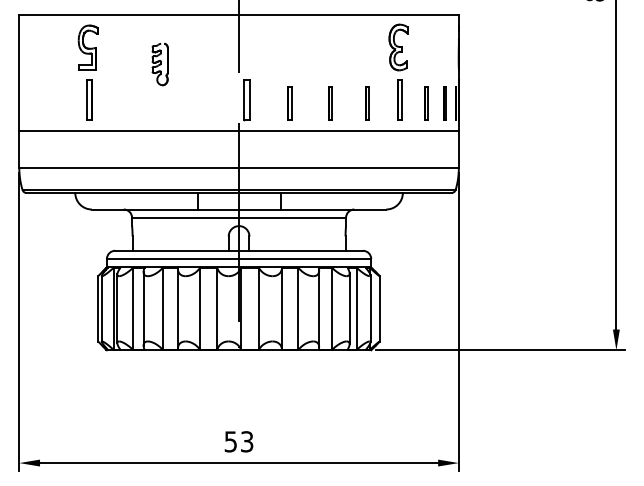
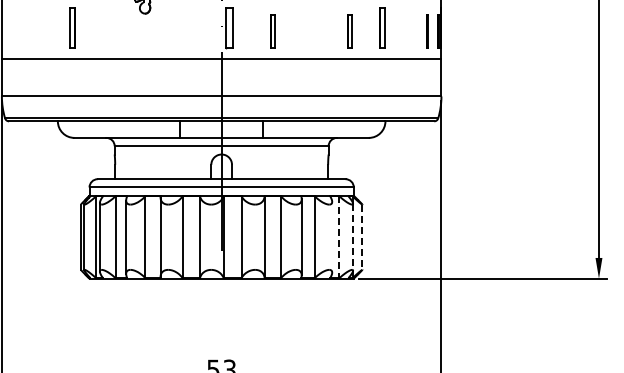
line: (329, 103) -> (312, 31), removed
line: (425, 103) -> (408, 31), removed
line: (349, 308) -> (332, 236), removed
line: (356, 308) -> (339, 236), solid -> dashed
line: (379, 308) -> (362, 236), solid -> dashed
line: (370, 309) -> (353, 237), solid -> dashed

